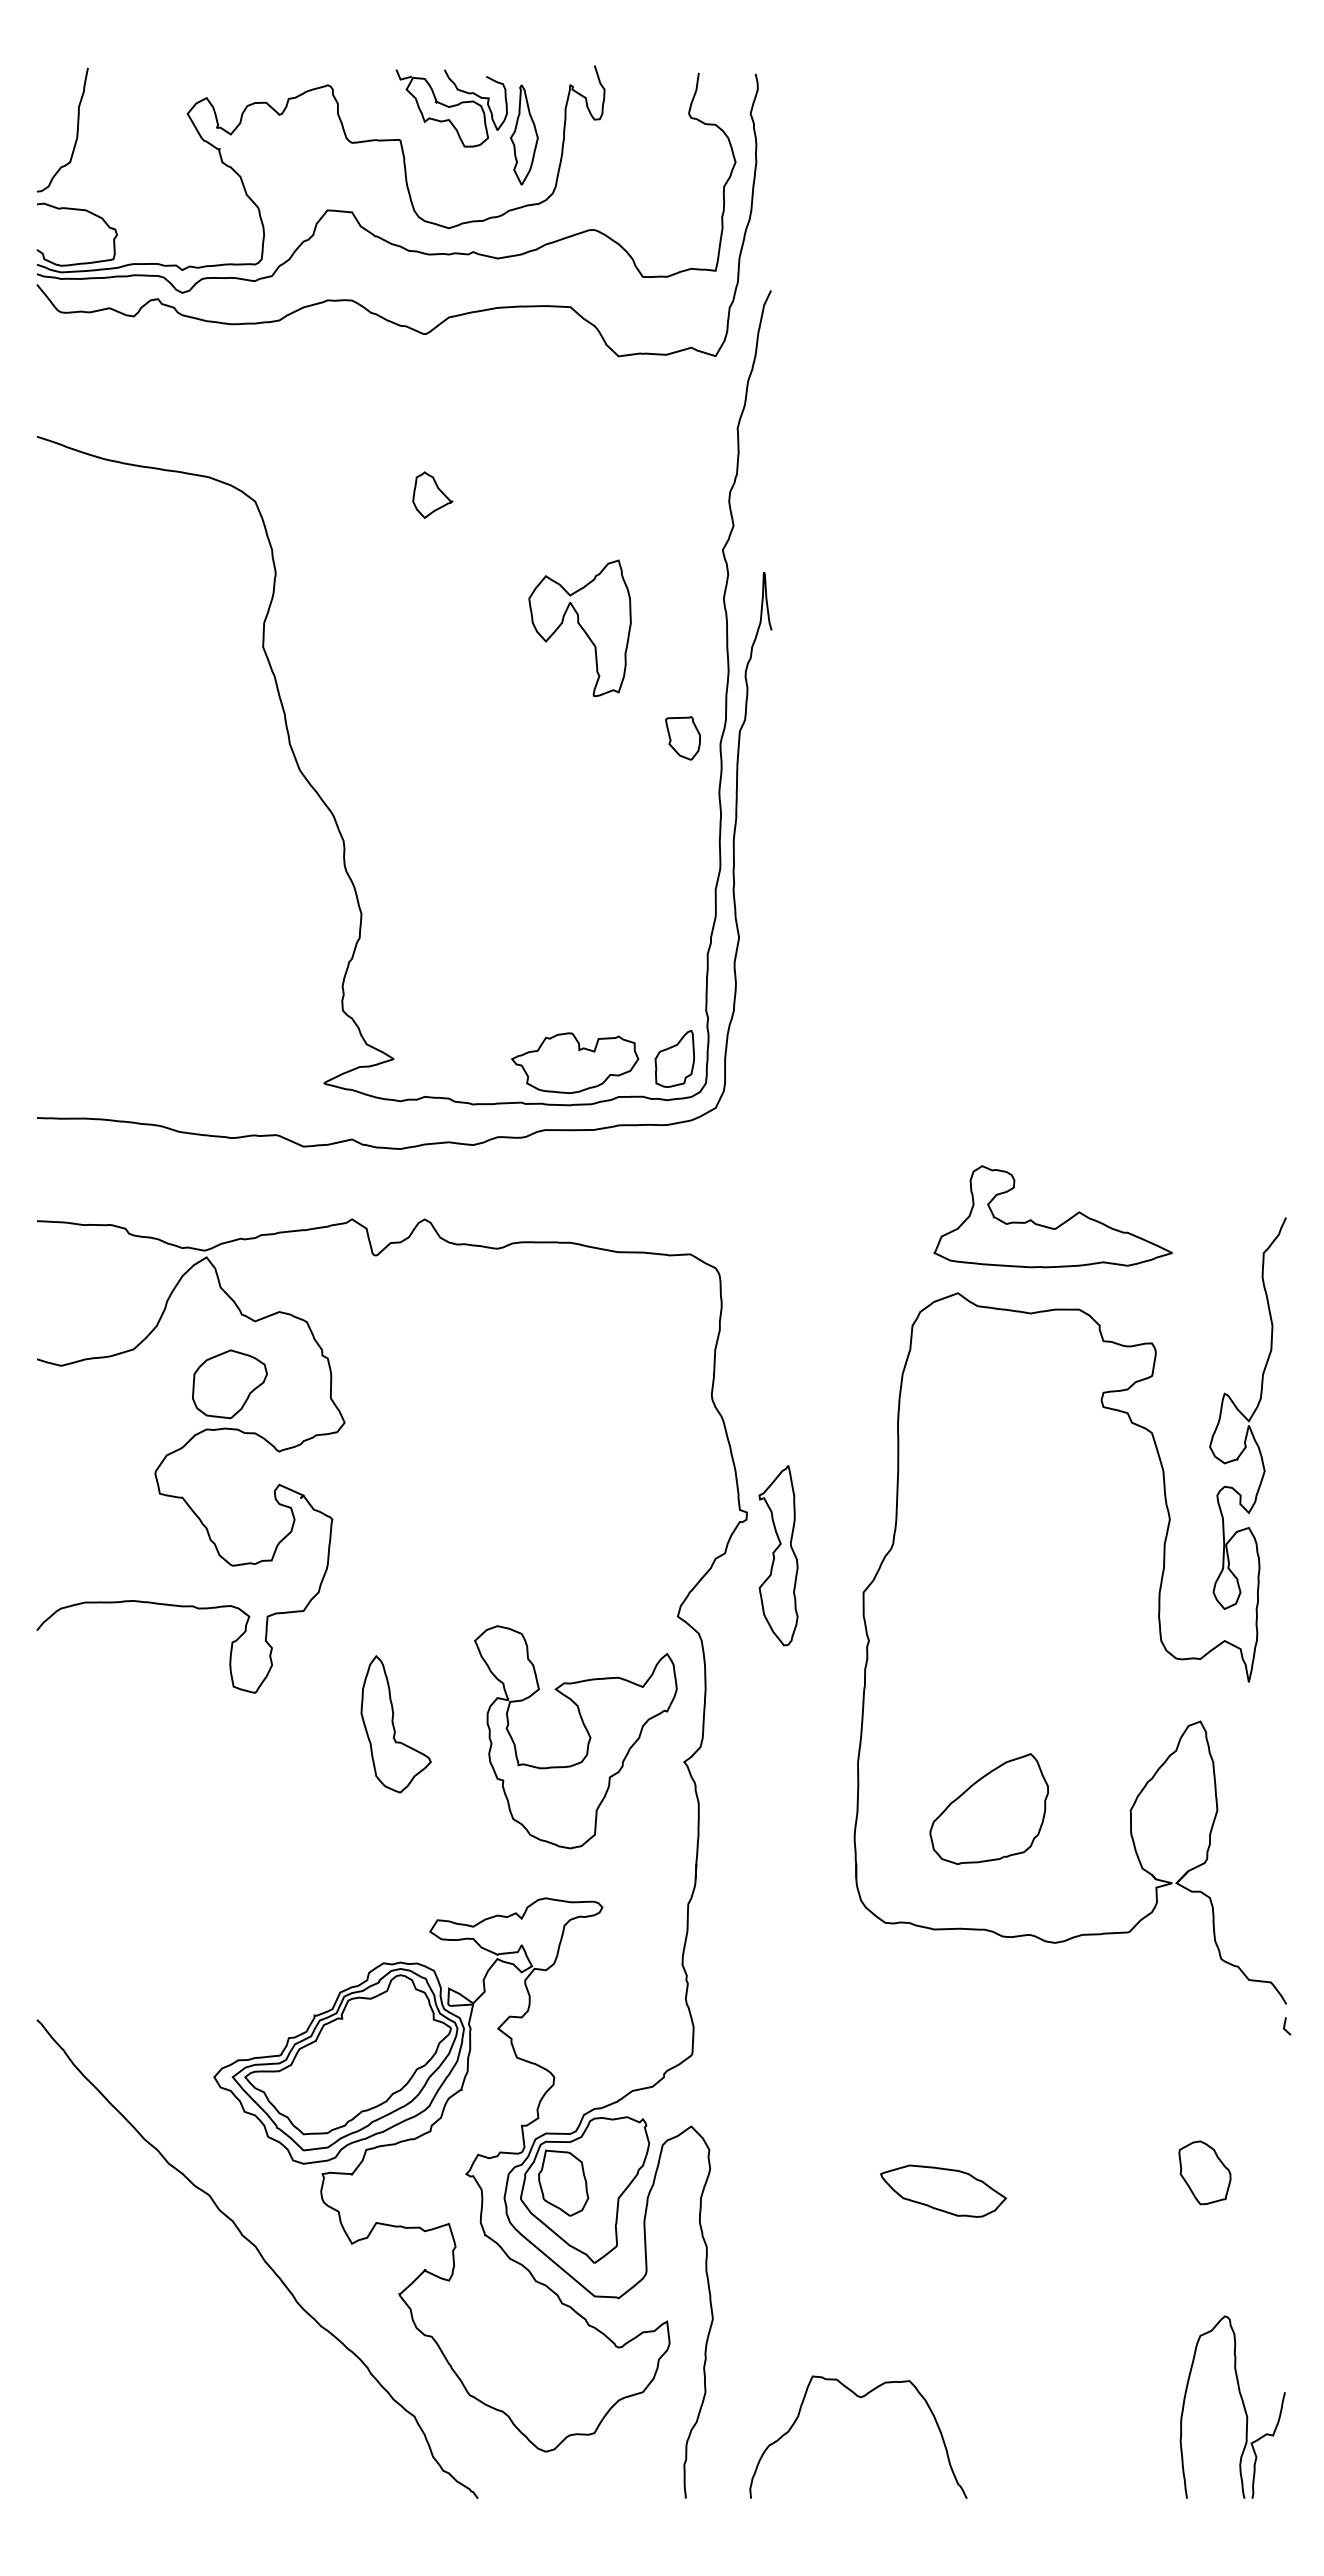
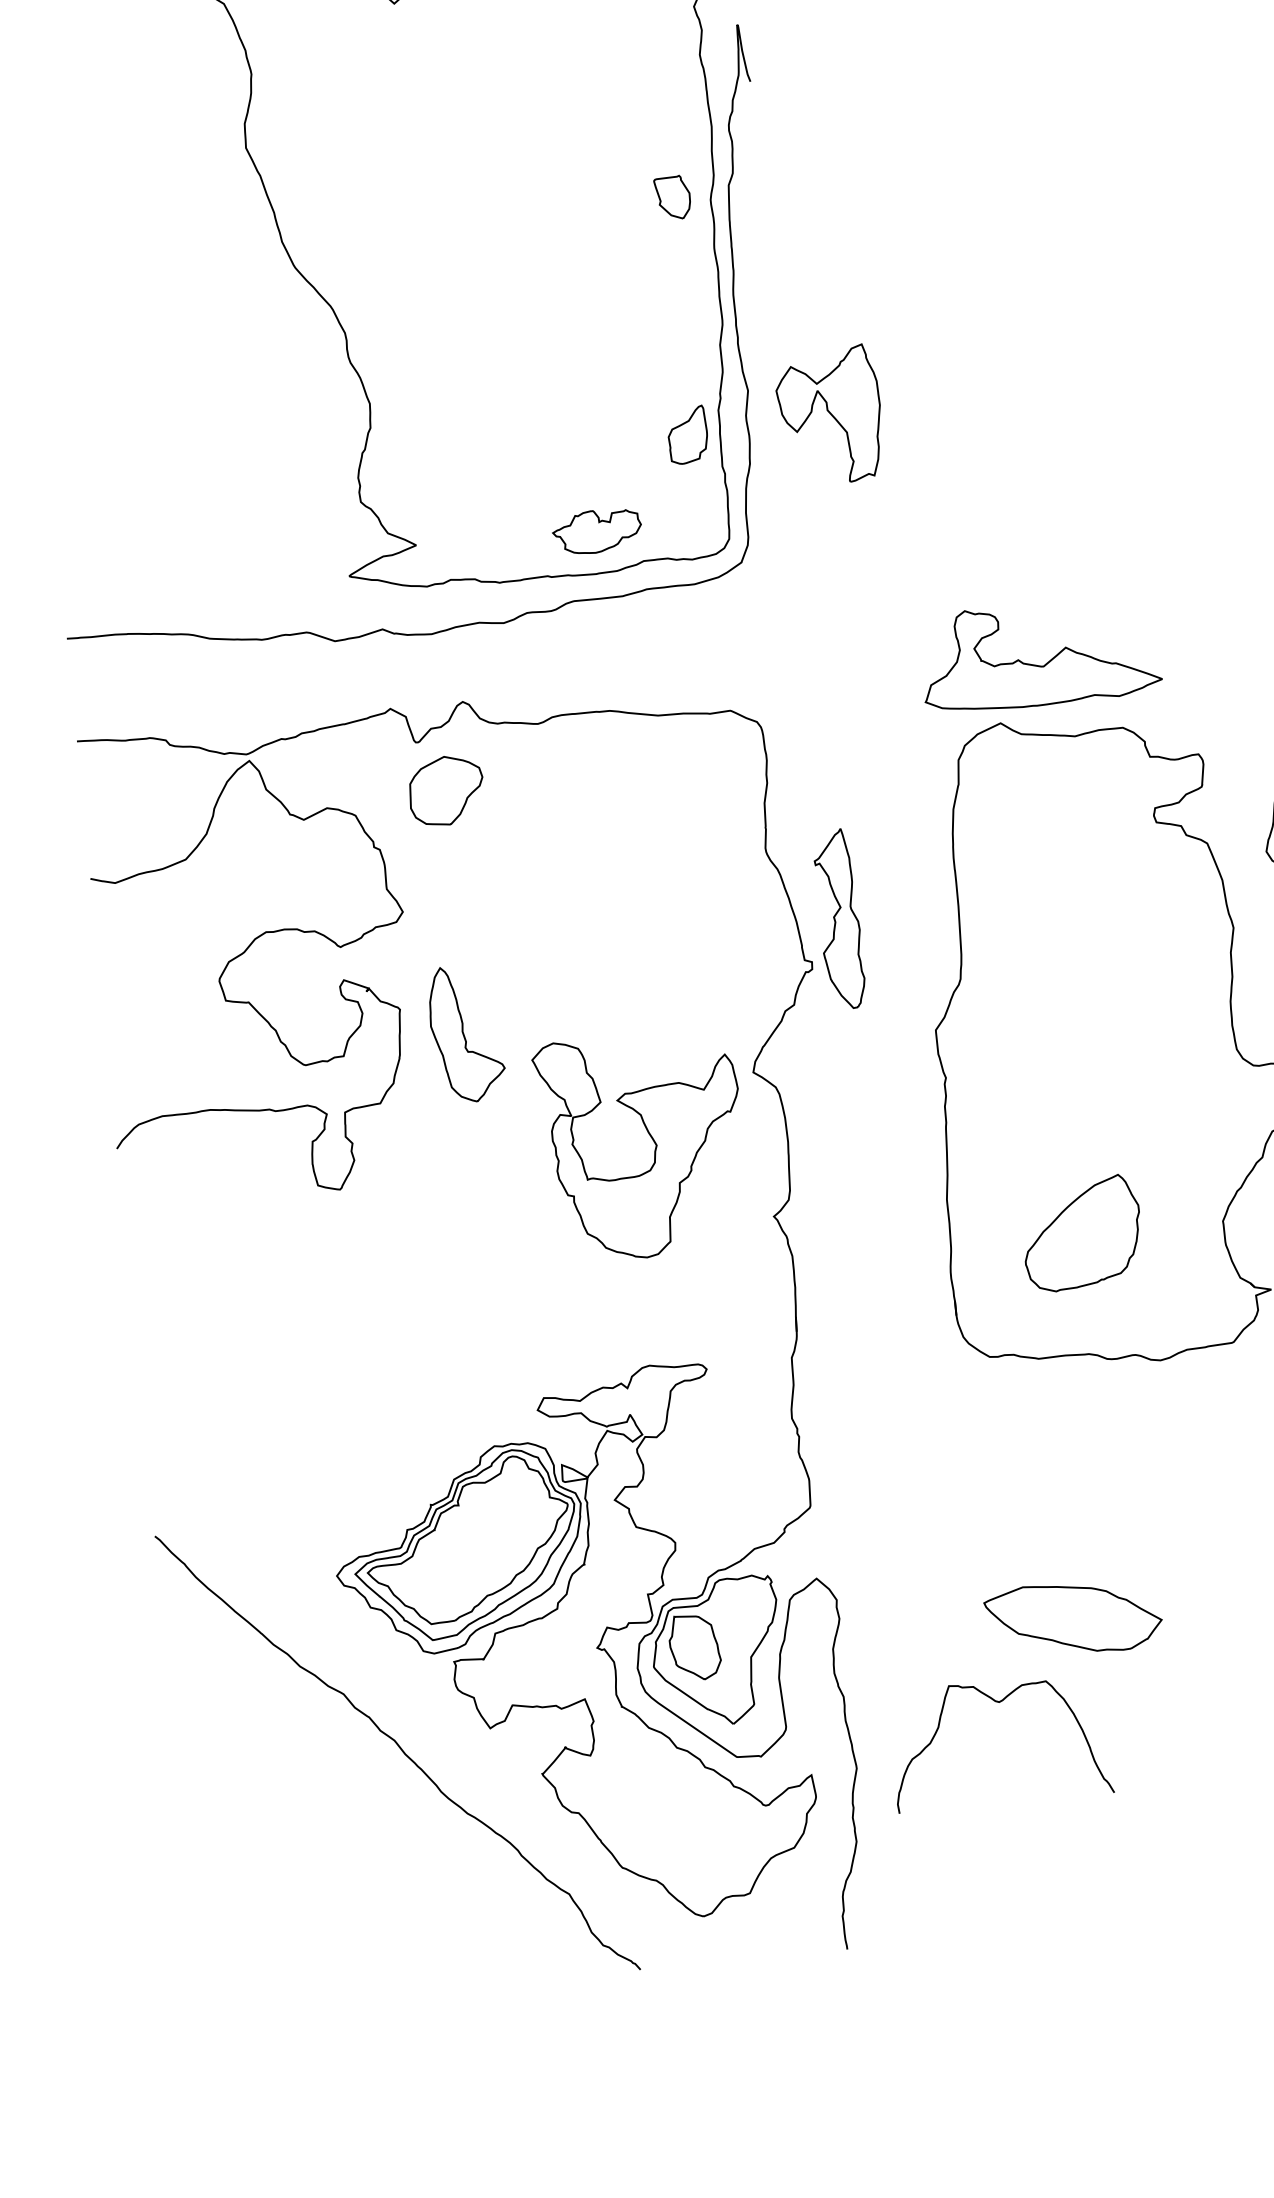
part: (579, 628) -> (829, 415), moved
part: (674, 1058) -> (687, 434), moved
part: (575, 1062) -> (597, 530), size x0.7
part: (1049, 1226) -> (1037, 664), moved
part: (229, 1384) -> (446, 790), moved
part: (778, 1555) -> (839, 919), moved
part: (395, 1724) -> (465, 1034), moved
part: (586, 1731) -> (652, 1139), moved
part: (943, 2190) -> (1073, 1617), size x1.4
curve: (861, 2398) -> (999, 1703), moved

